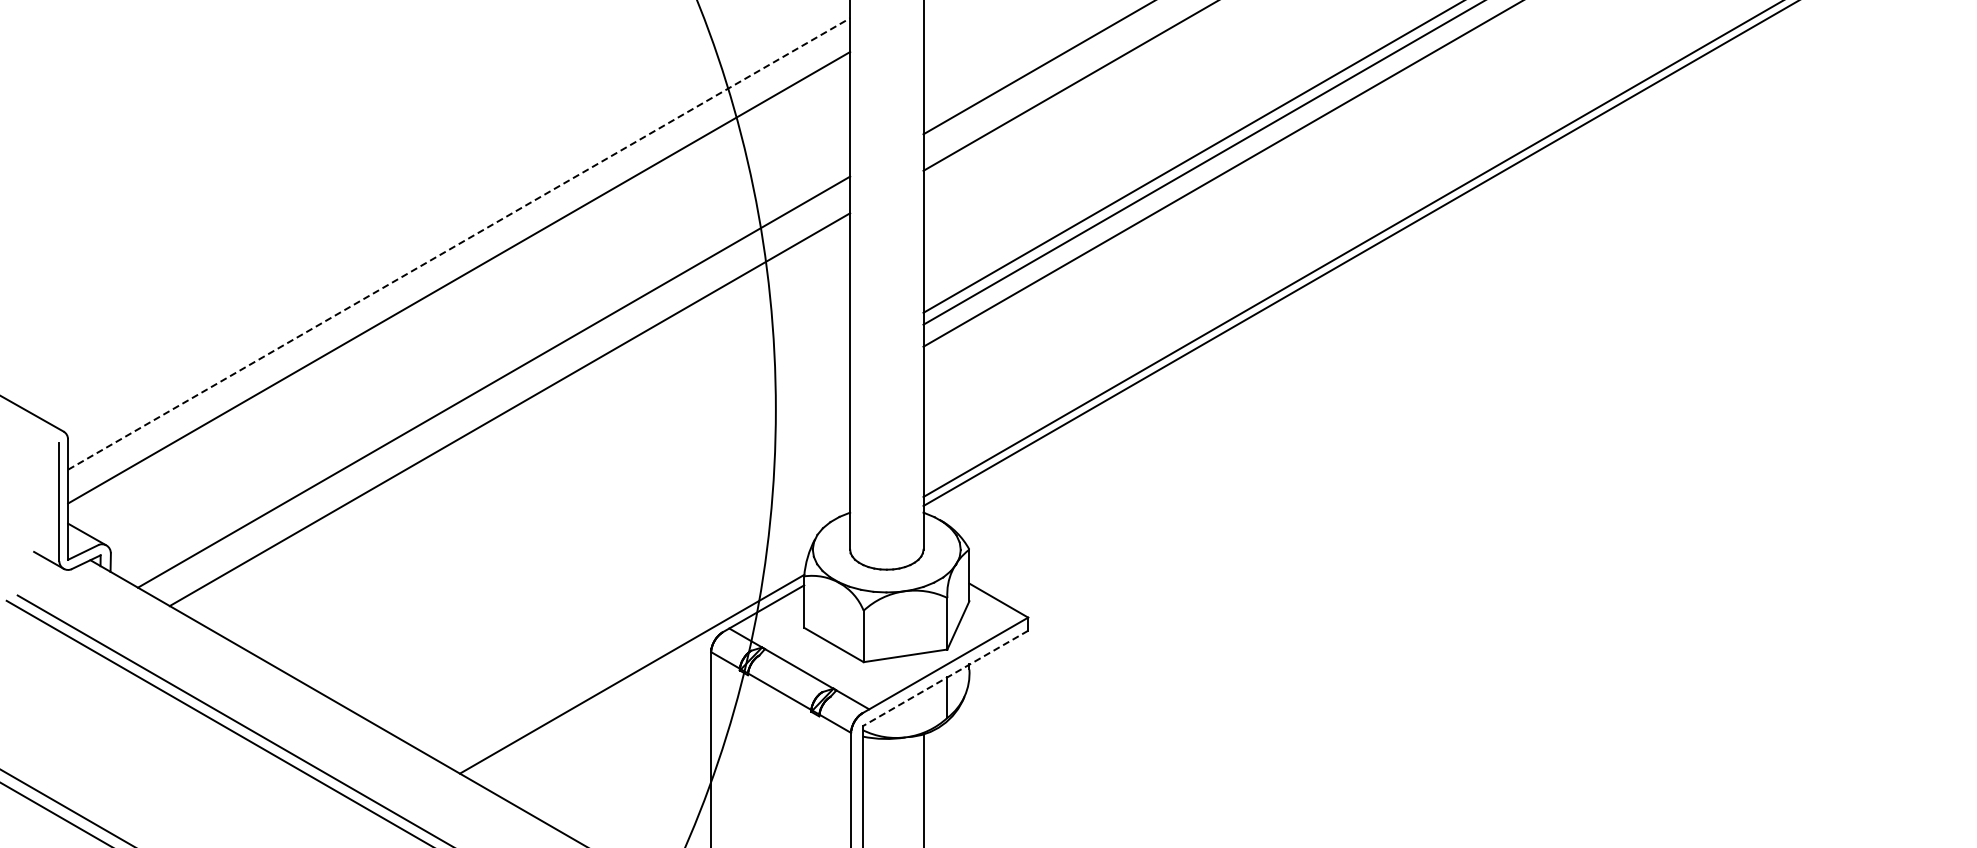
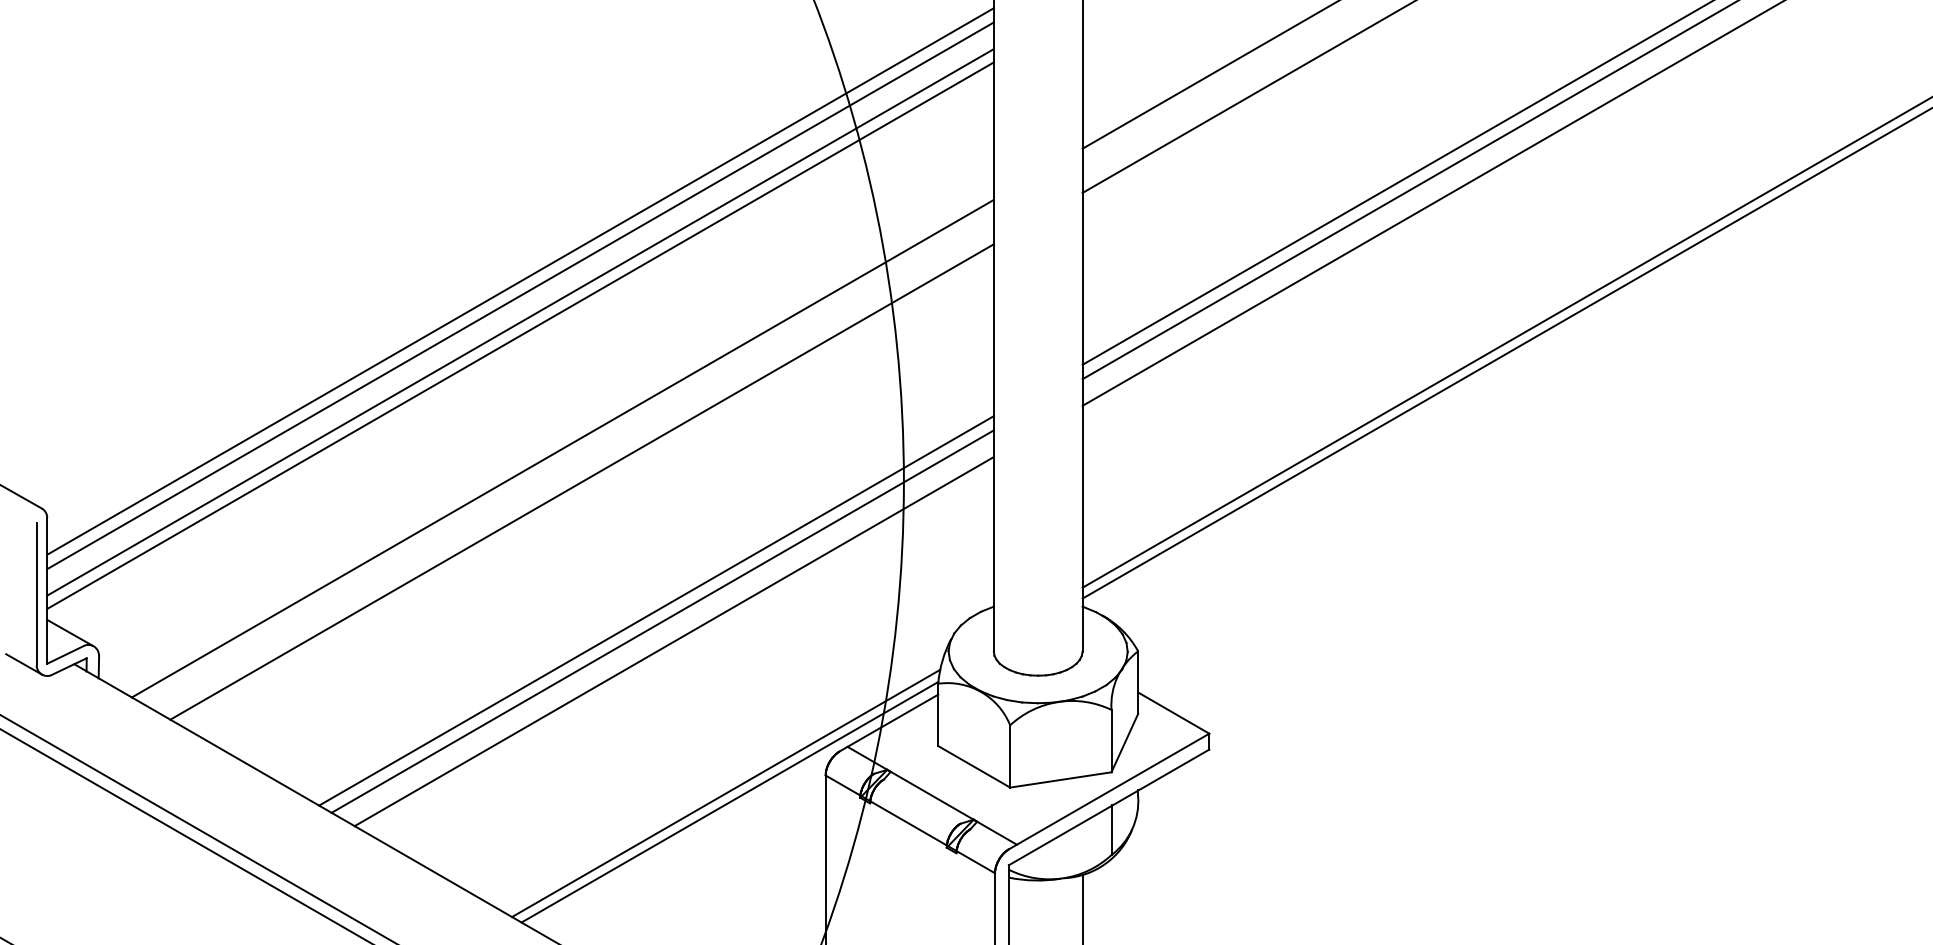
line: (459, 243) -> (521, 280), dashed -> solid
line: (459, 255) -> (521, 295), added
line: (459, 288) -> (521, 335), added
line: (571, 516) -> (656, 611), added
line: (576, 525) -> (662, 622), added
line: (585, 541) -> (673, 641), added
line: (628, 666) -> (725, 792), added
line: (945, 678) -> (1109, 807), dashed -> solid

